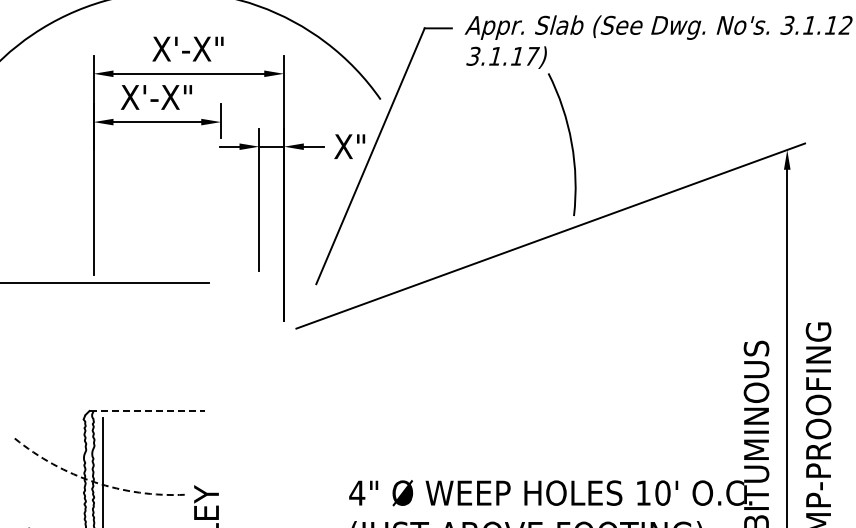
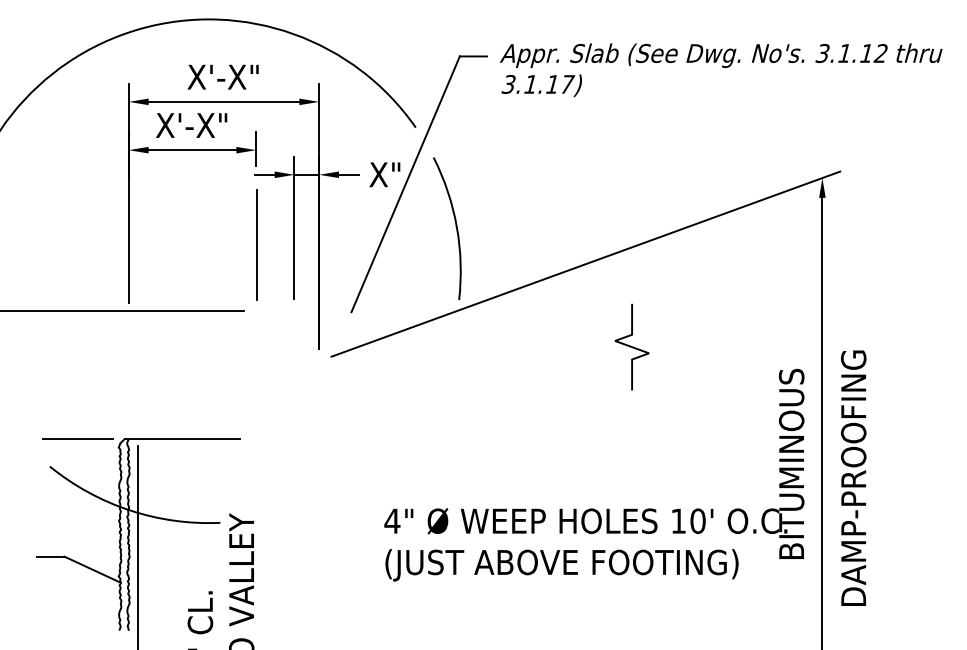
arc: (570, 143) -> (455, 227), moved
line: (221, 216) -> (256, 244), added
curve: (596, 318) -> (631, 346), added
line: (42, 411) -> (77, 439), added
line: (147, 411) -> (182, 439), dashed -> solid
arc: (95, 482) -> (130, 510), dashed -> solid

